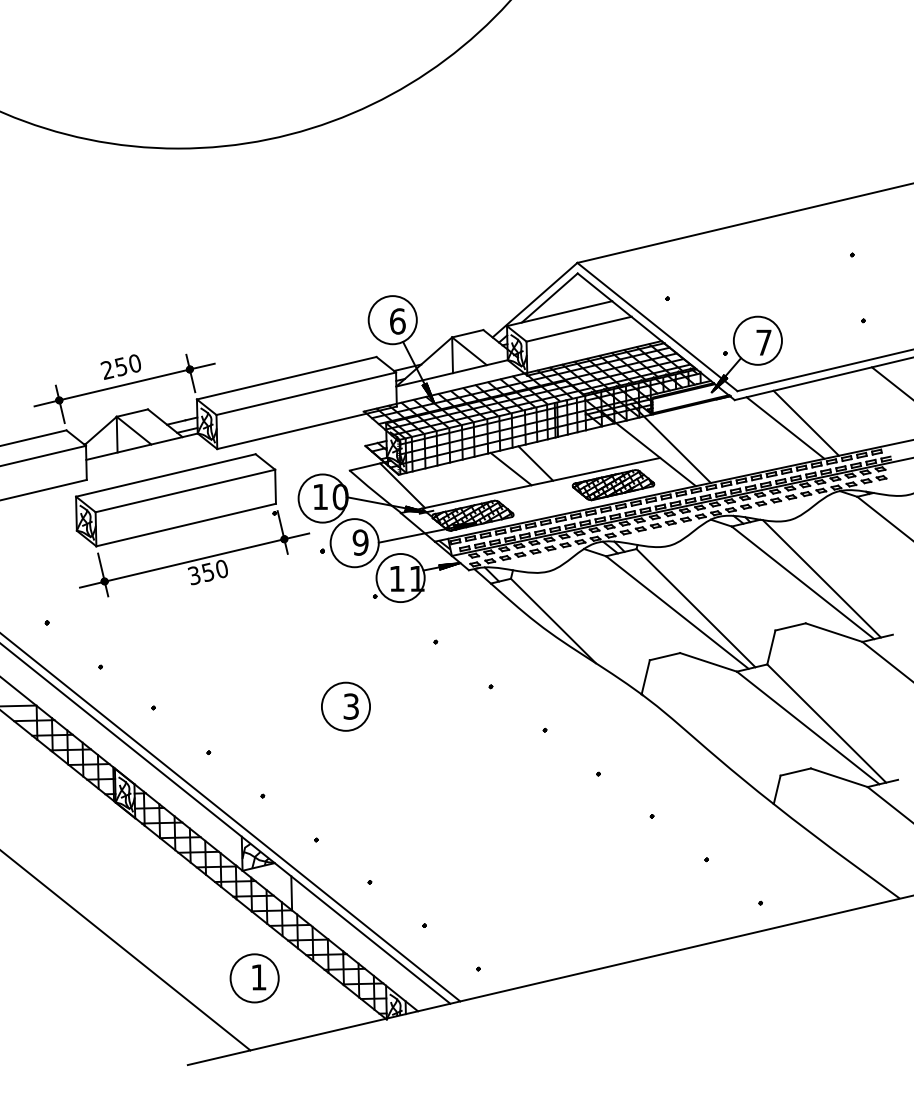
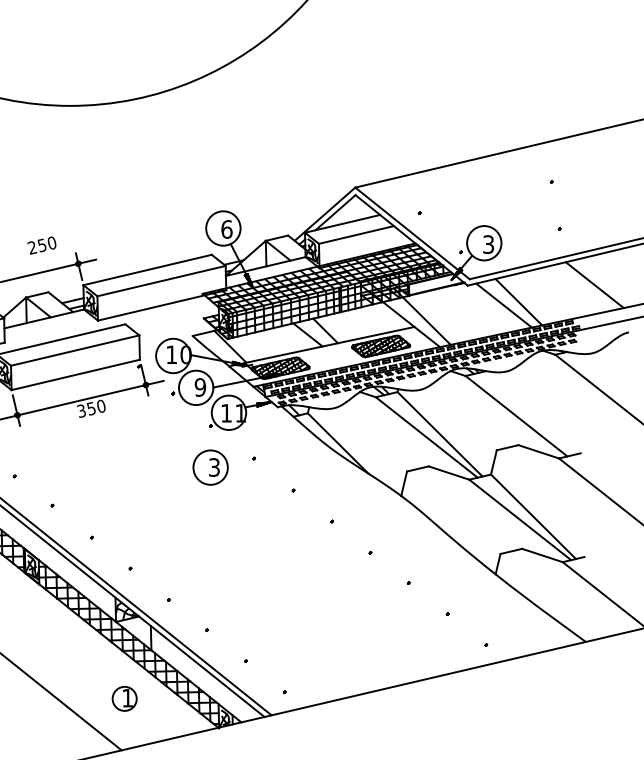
text: (763, 342) -> (488, 244), 7 -> 3
text: (120, 366) -> (41, 245), moved
line: (822, 578) -> (530, 413), removed
part: (345, 706) -> (210, 467), moved
circle: (254, 978) -> (124, 698), size x0.7

